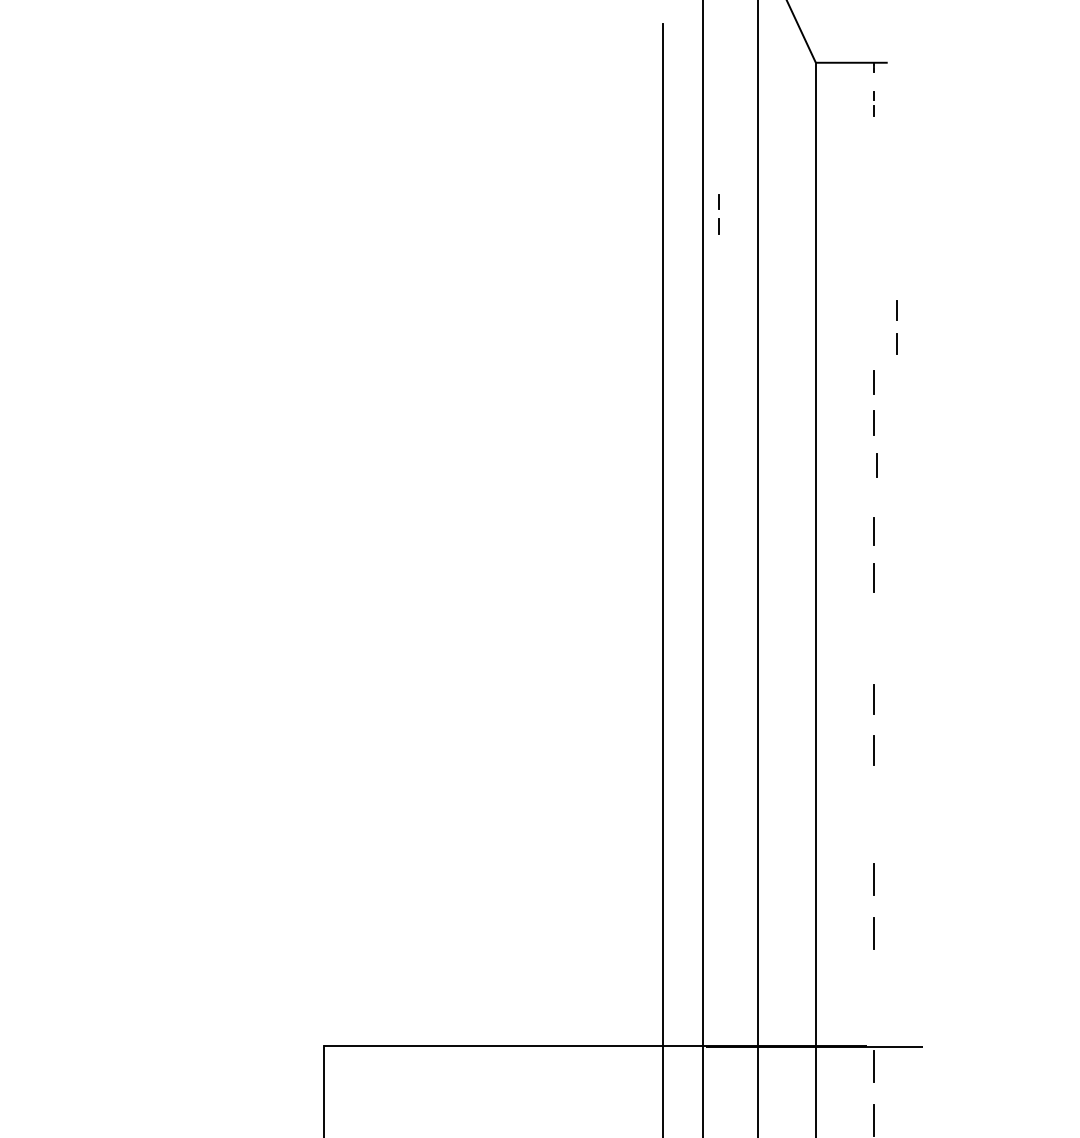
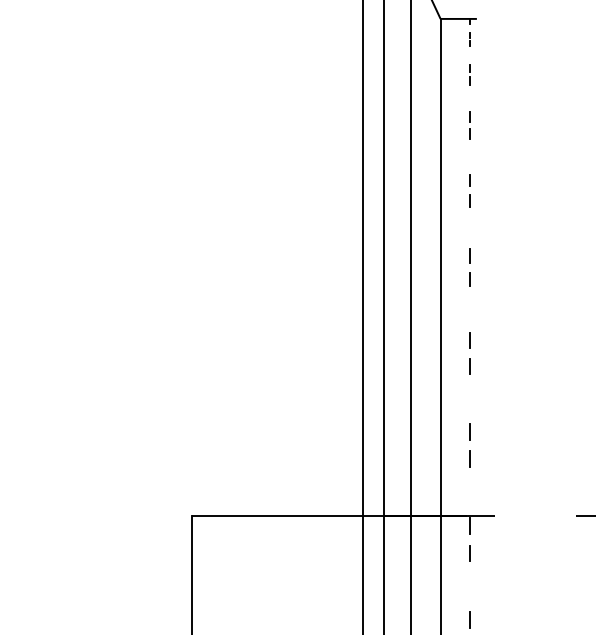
line: (718, 210) -> (469, 72), moved
line: (896, 321) -> (469, 122), moved
line: (877, 465) -> (471, 222), removed

